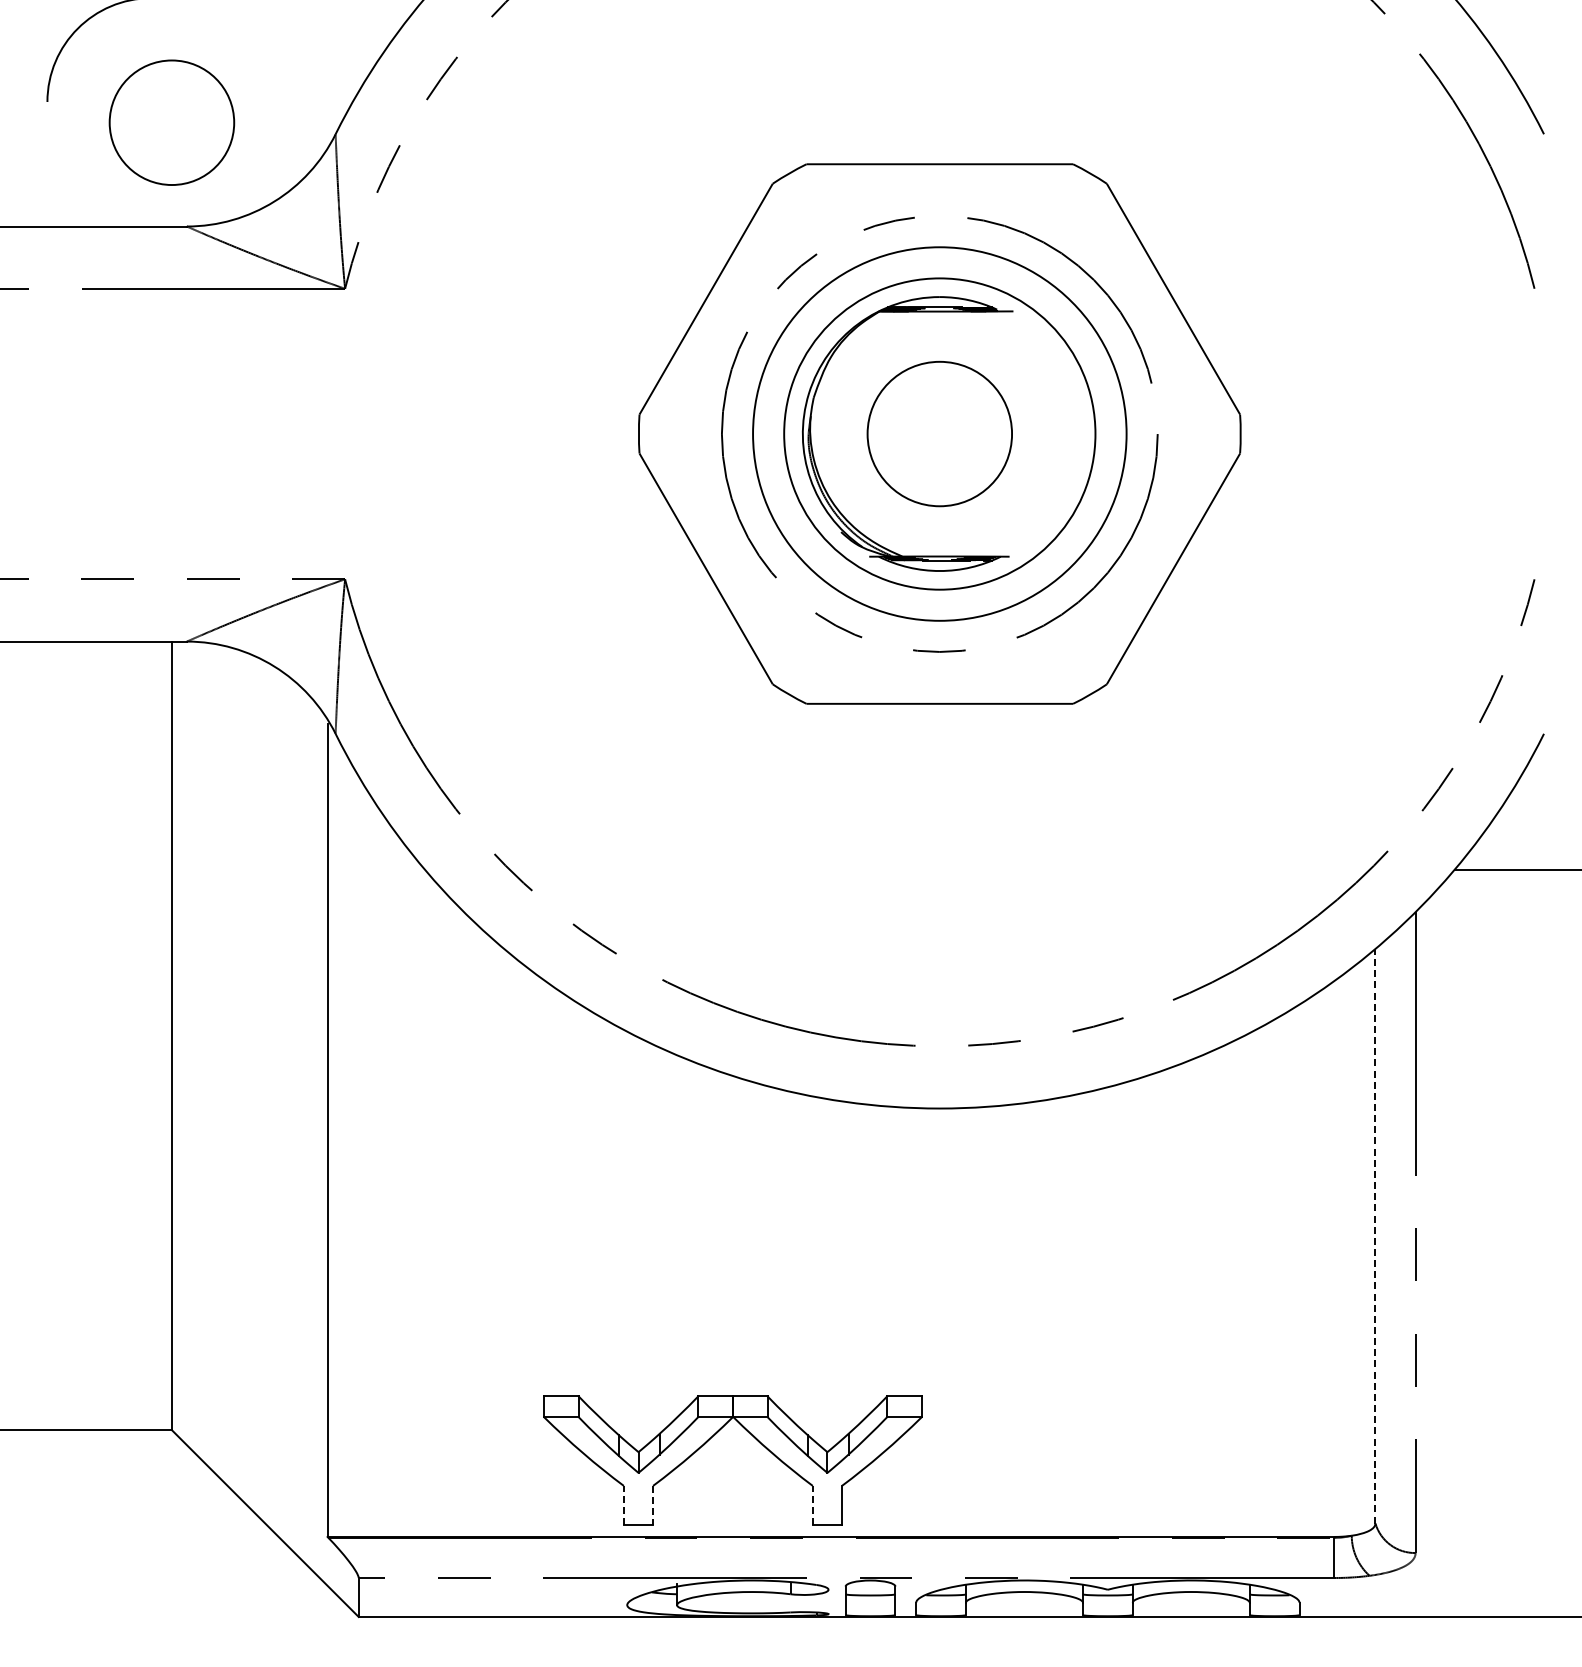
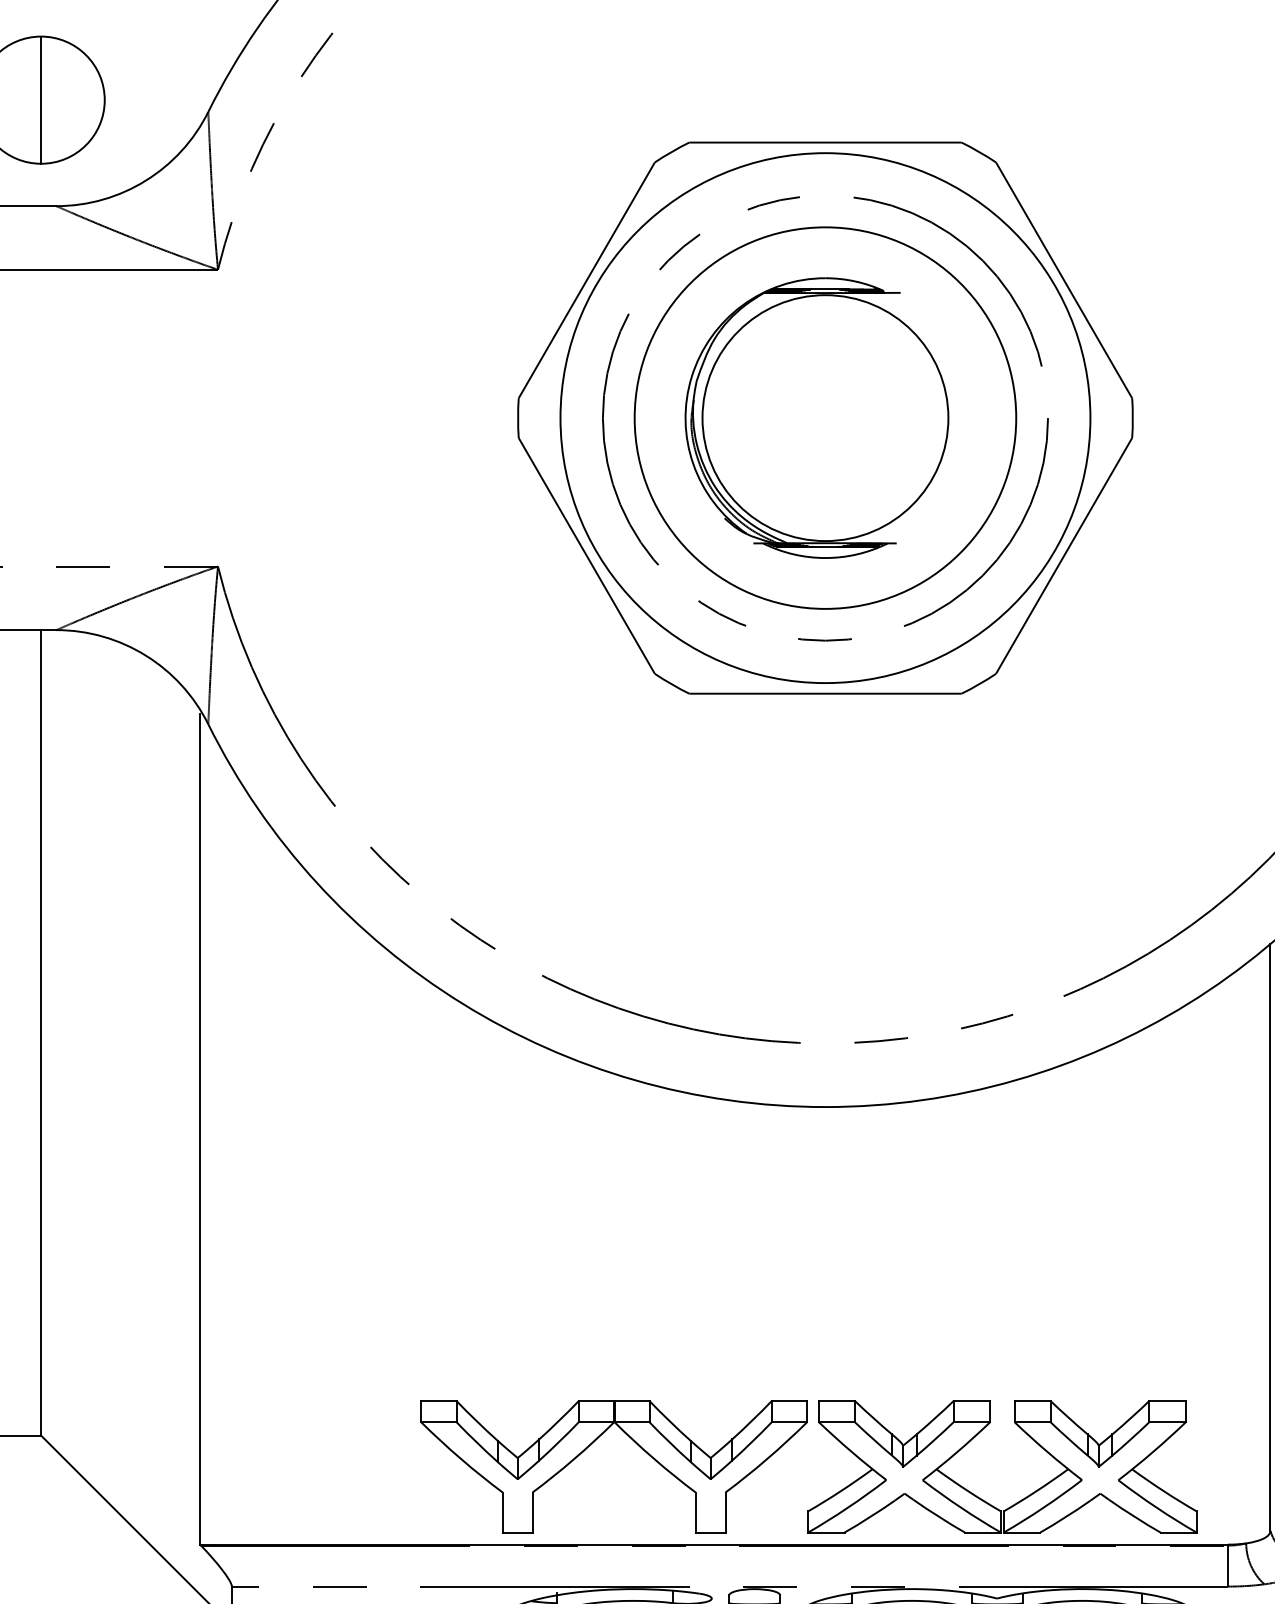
line: (171, 122) -> (40, 99), added
circle: (939, 433) -> (825, 417), size x1.67
circle: (939, 433) -> (825, 417), size x1.67
line: (1375, 1235) -> (1270, 1236), dashed -> solid
part: (1092, 1491) -> (981, 1498), added
line: (623, 1505) -> (502, 1512), dashed -> solid
line: (653, 1505) -> (533, 1512), dashed -> solid
line: (812, 1505) -> (695, 1512), dashed -> solid

